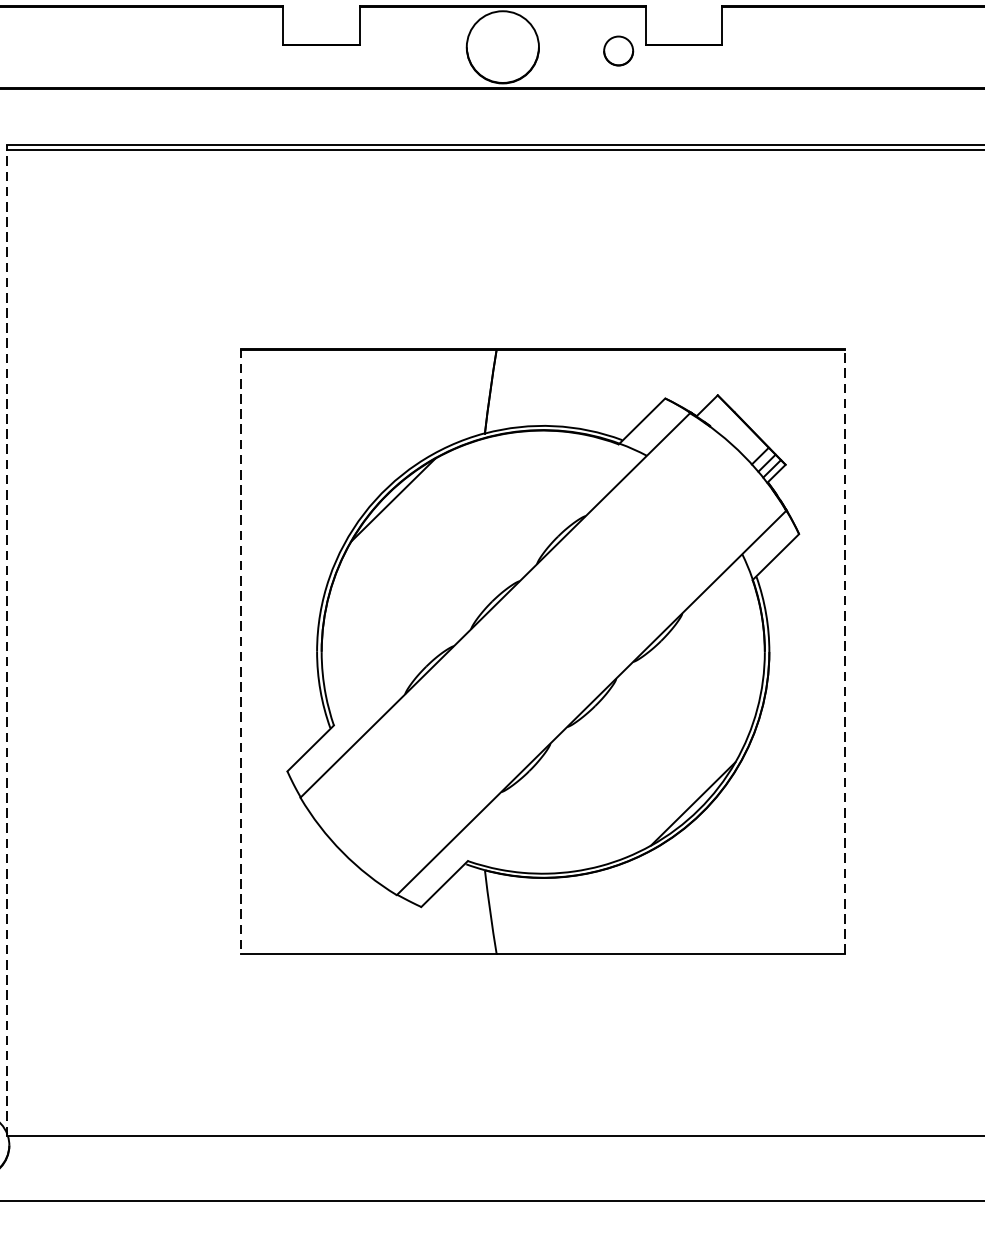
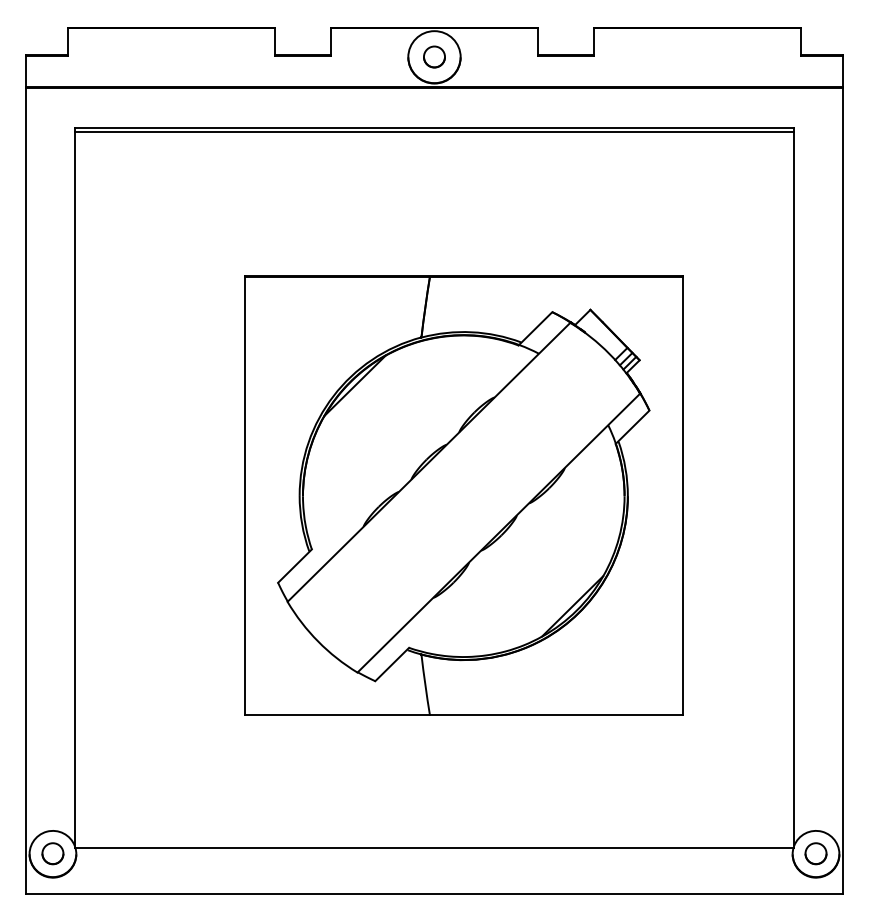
circle: (618, 50) -> (434, 56), moved
line: (6, 640) -> (74, 487), dashed -> solid
line: (241, 651) -> (244, 495), dashed -> solid
line: (846, 651) -> (683, 495), dashed -> solid

